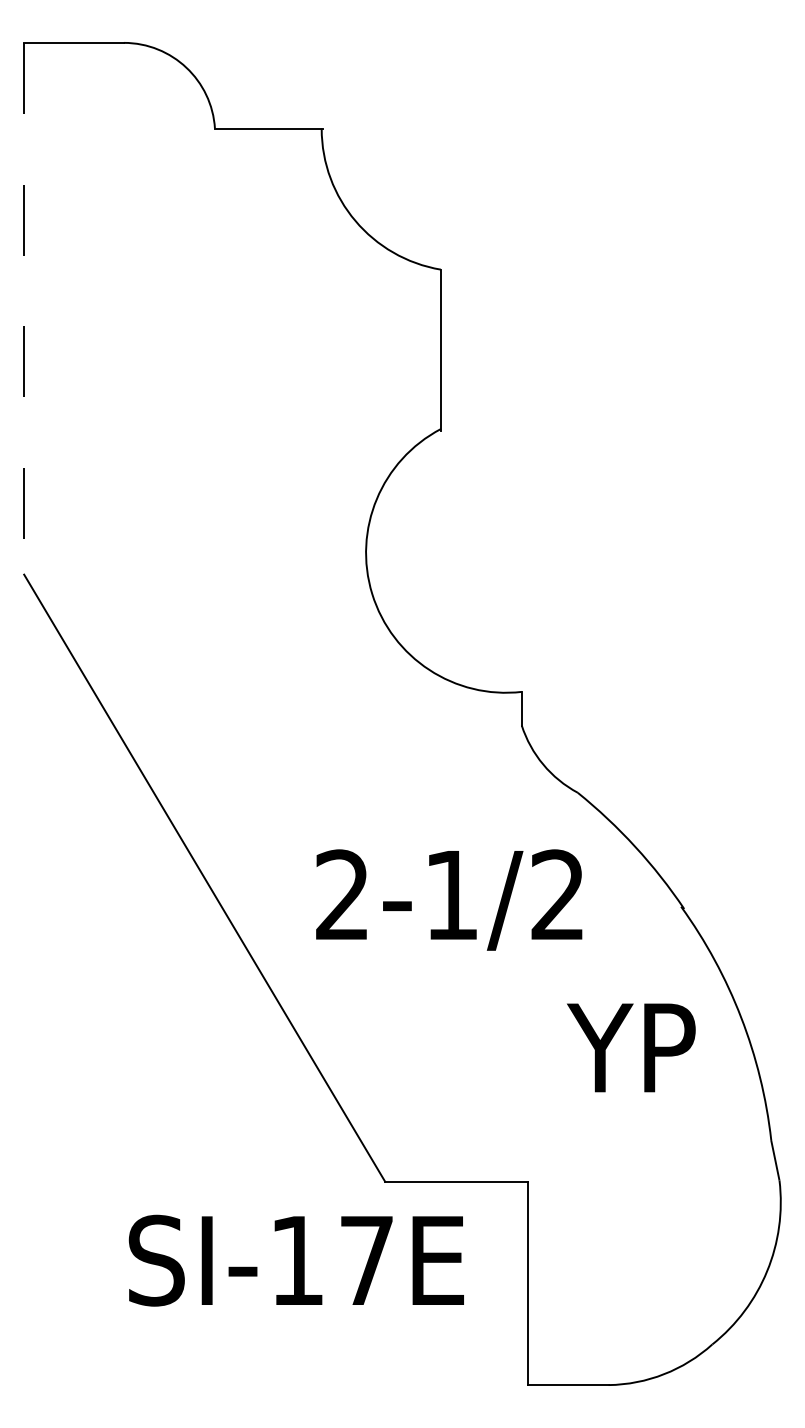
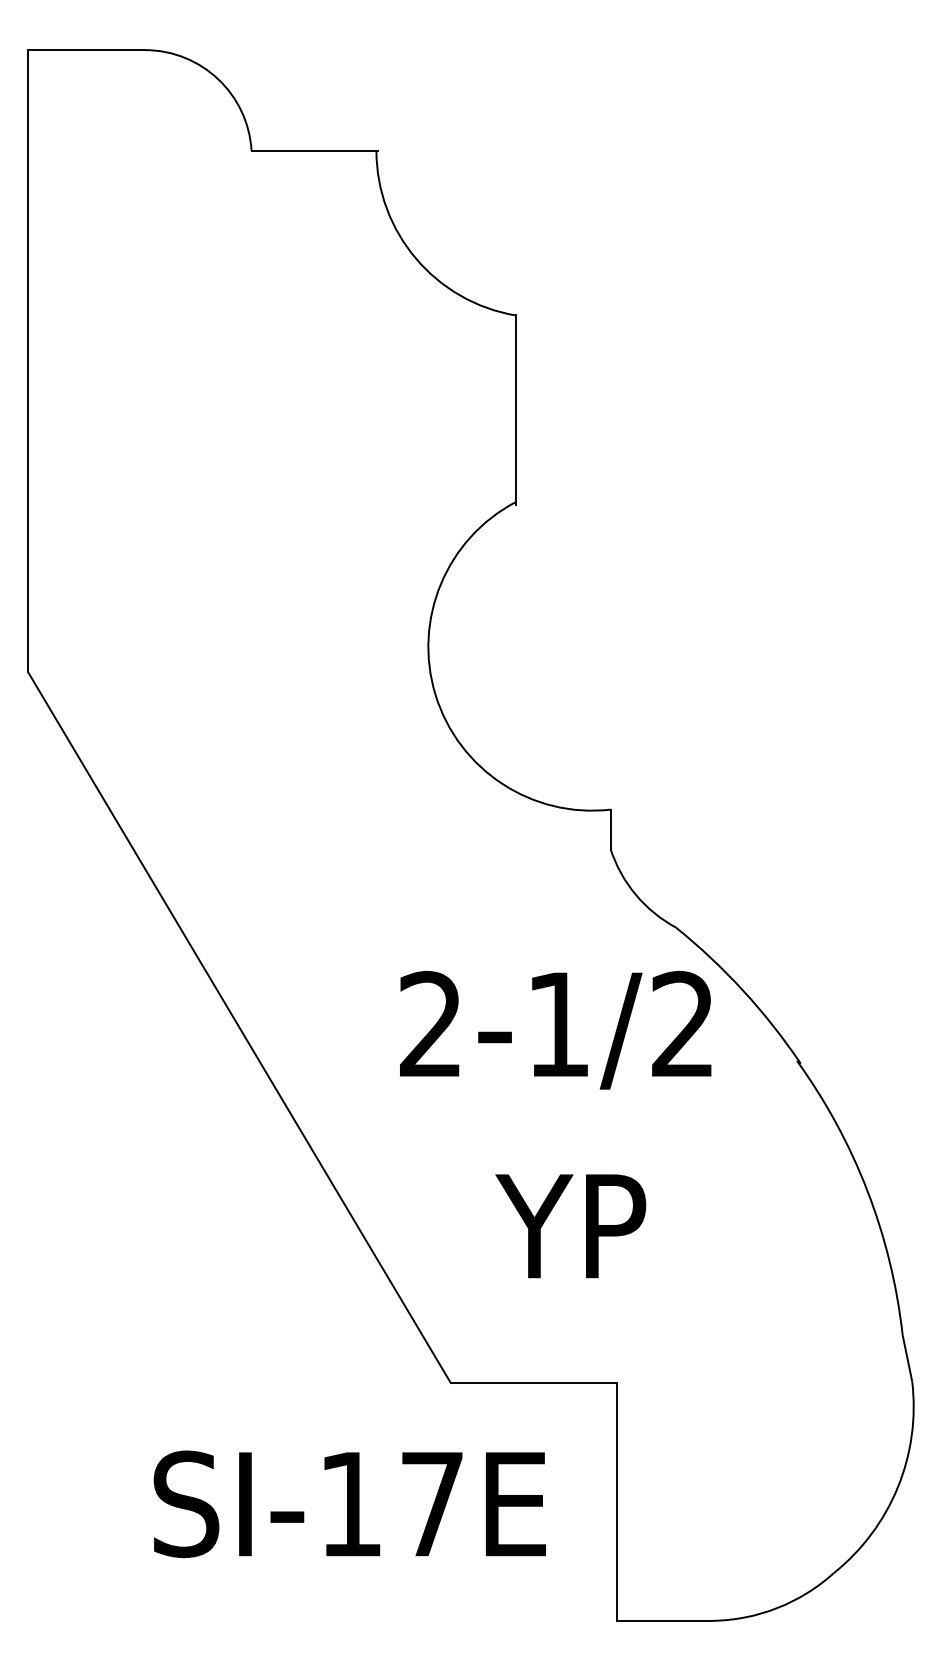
line: (24, 308) -> (28, 361), dashed -> solid
text: (449, 899) -> (555, 1029), moved
text: (631, 1048) -> (570, 1226), moved
text: (296, 1260) -> (349, 1504), moved

